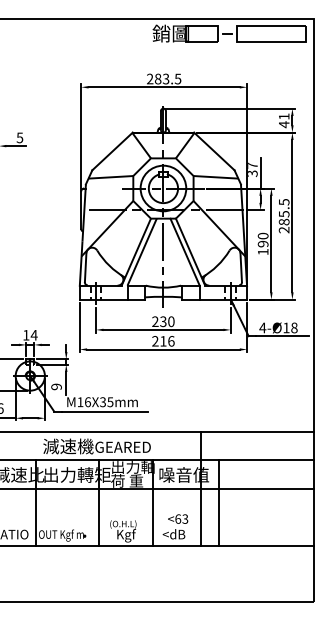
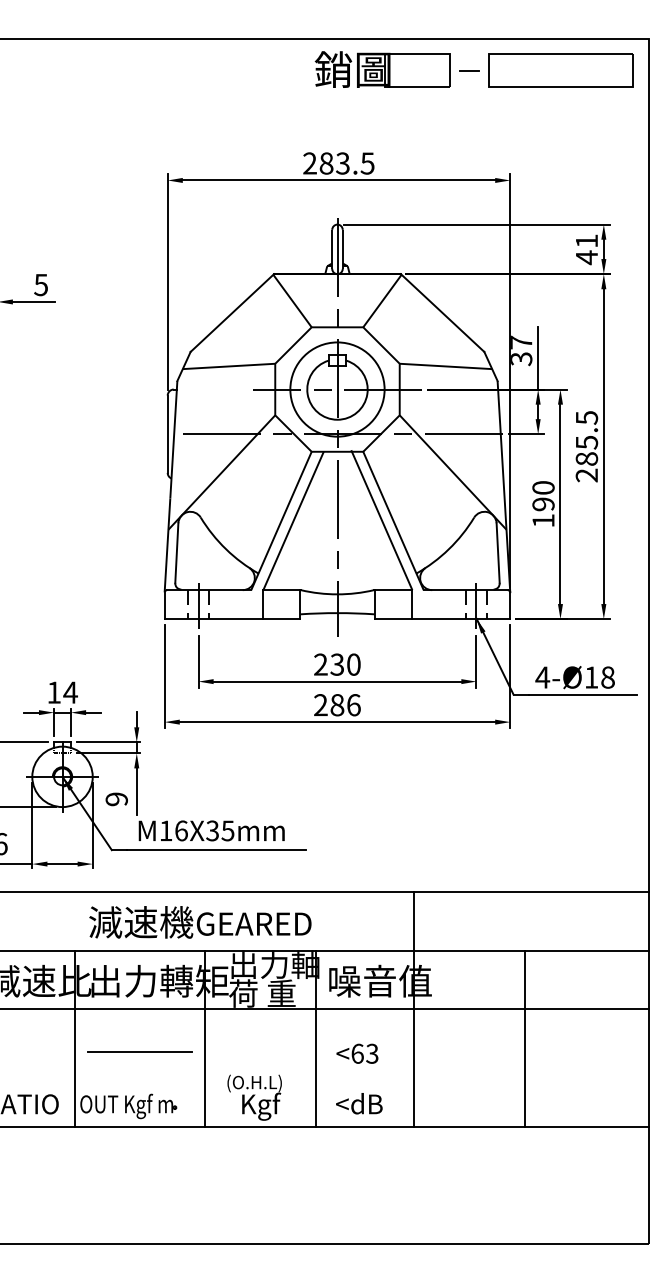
text: (163, 341) -> (337, 705), 216 -> 286
line: (219, 502) -> (525, 1038), moved
line: (67, 509) -> (139, 1052), added
text: (178, 518) -> (358, 1052), moved

